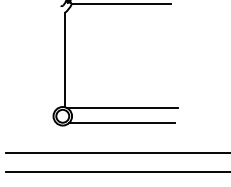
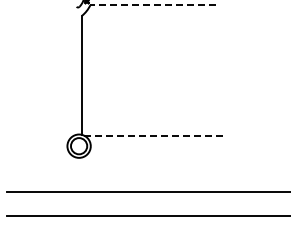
line: (121, 4) -> (152, 5), solid -> dashed
line: (122, 107) -> (154, 135), solid -> dashed
line: (121, 122) -> (153, 154), removed

